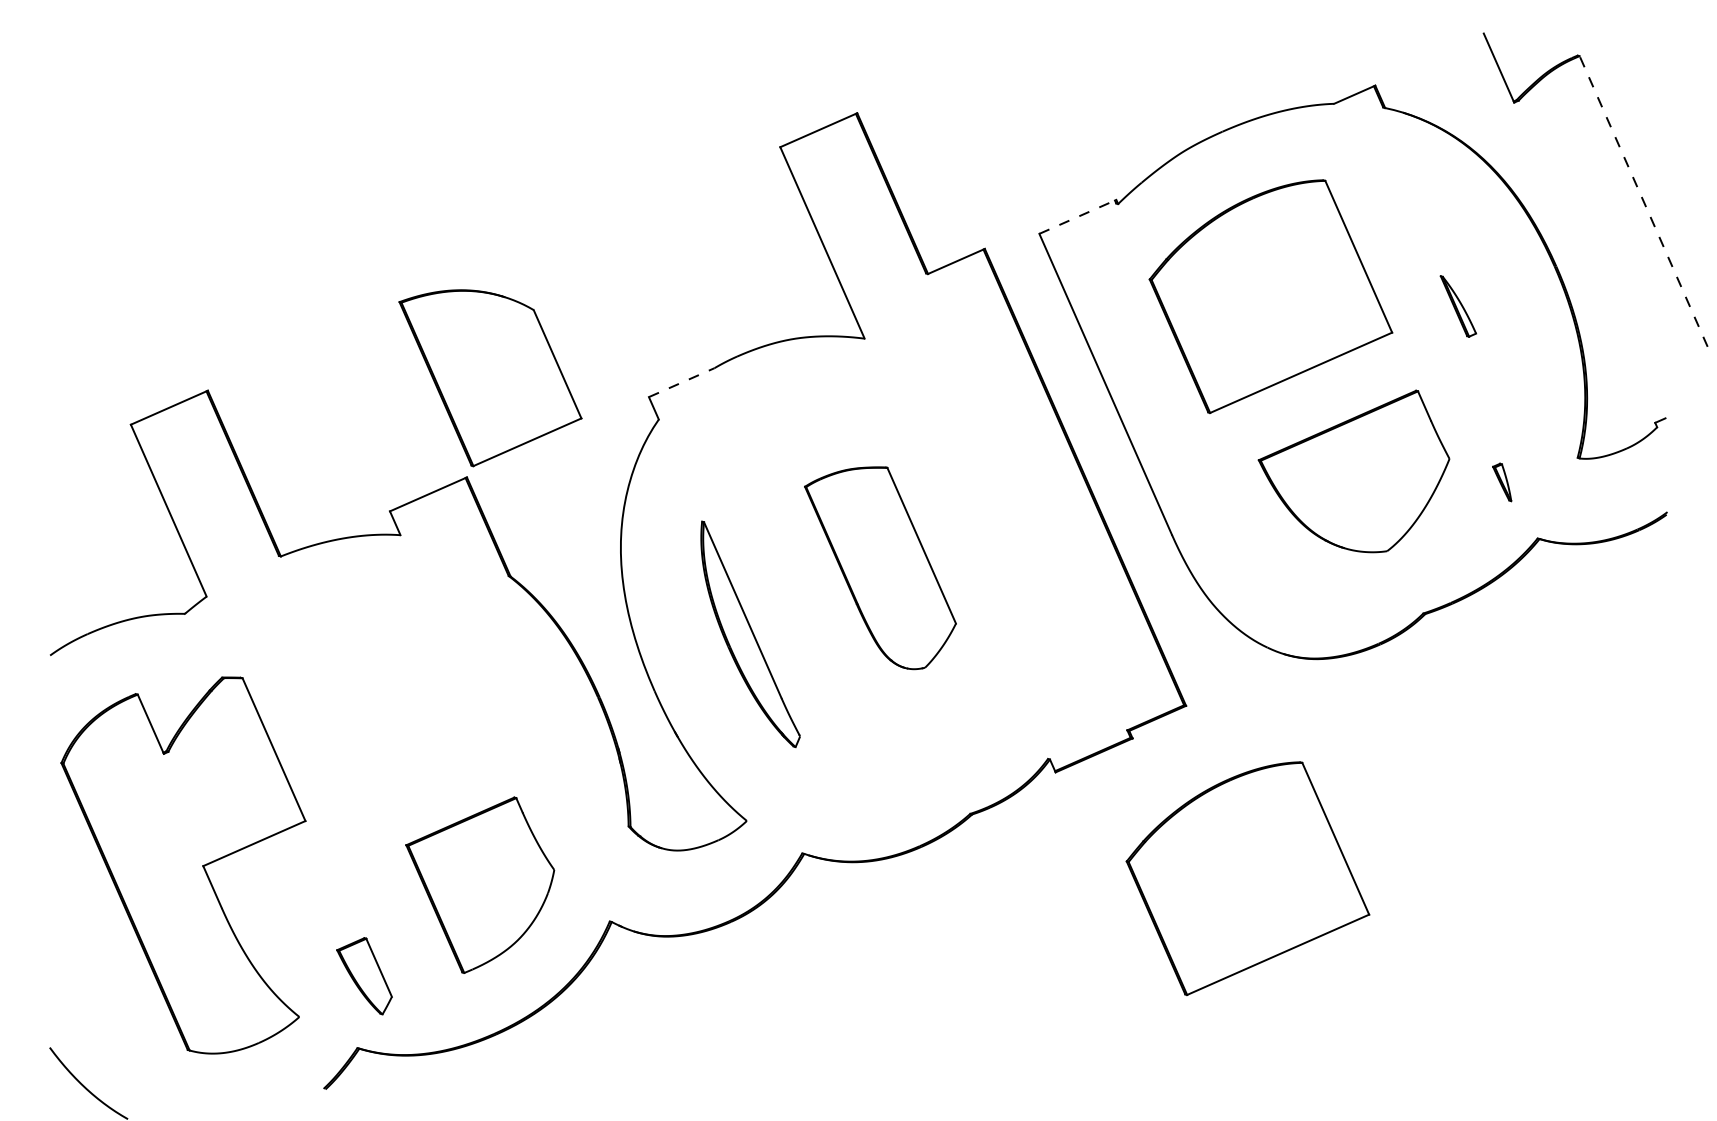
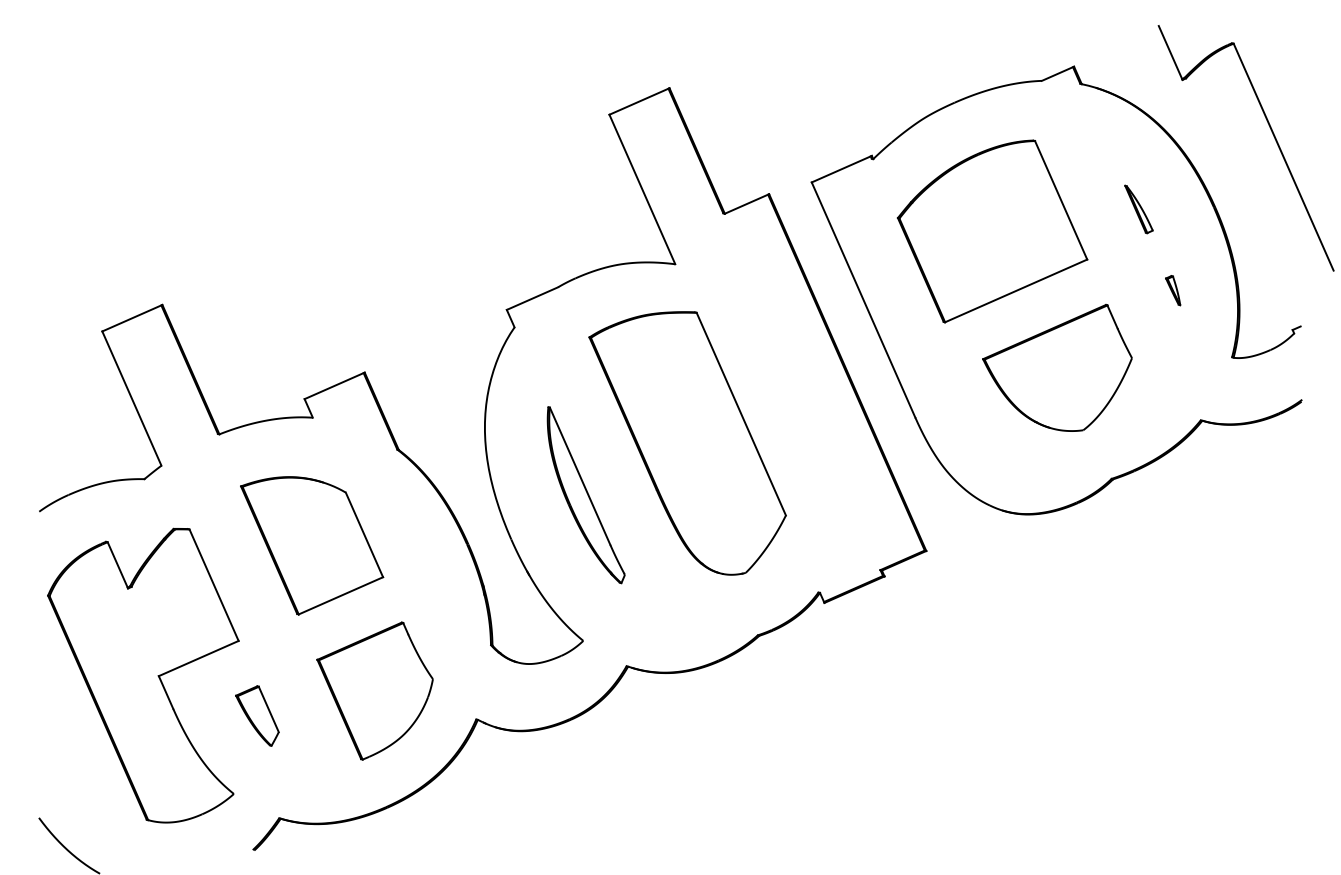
line: (1643, 201) -> (1283, 157), dashed -> solid
line: (1078, 216) -> (842, 168), dashed -> solid
part: (1457, 306) -> (1138, 209), moved
part: (490, 378) -> (312, 546), moved
line: (681, 382) -> (532, 298), dashed -> solid
part: (1502, 482) -> (1173, 290), moved
part: (880, 568) -> (687, 443), size x1.67
part: (1247, 878) -> (974, 685), removed
part: (364, 976) -> (257, 716), moved

